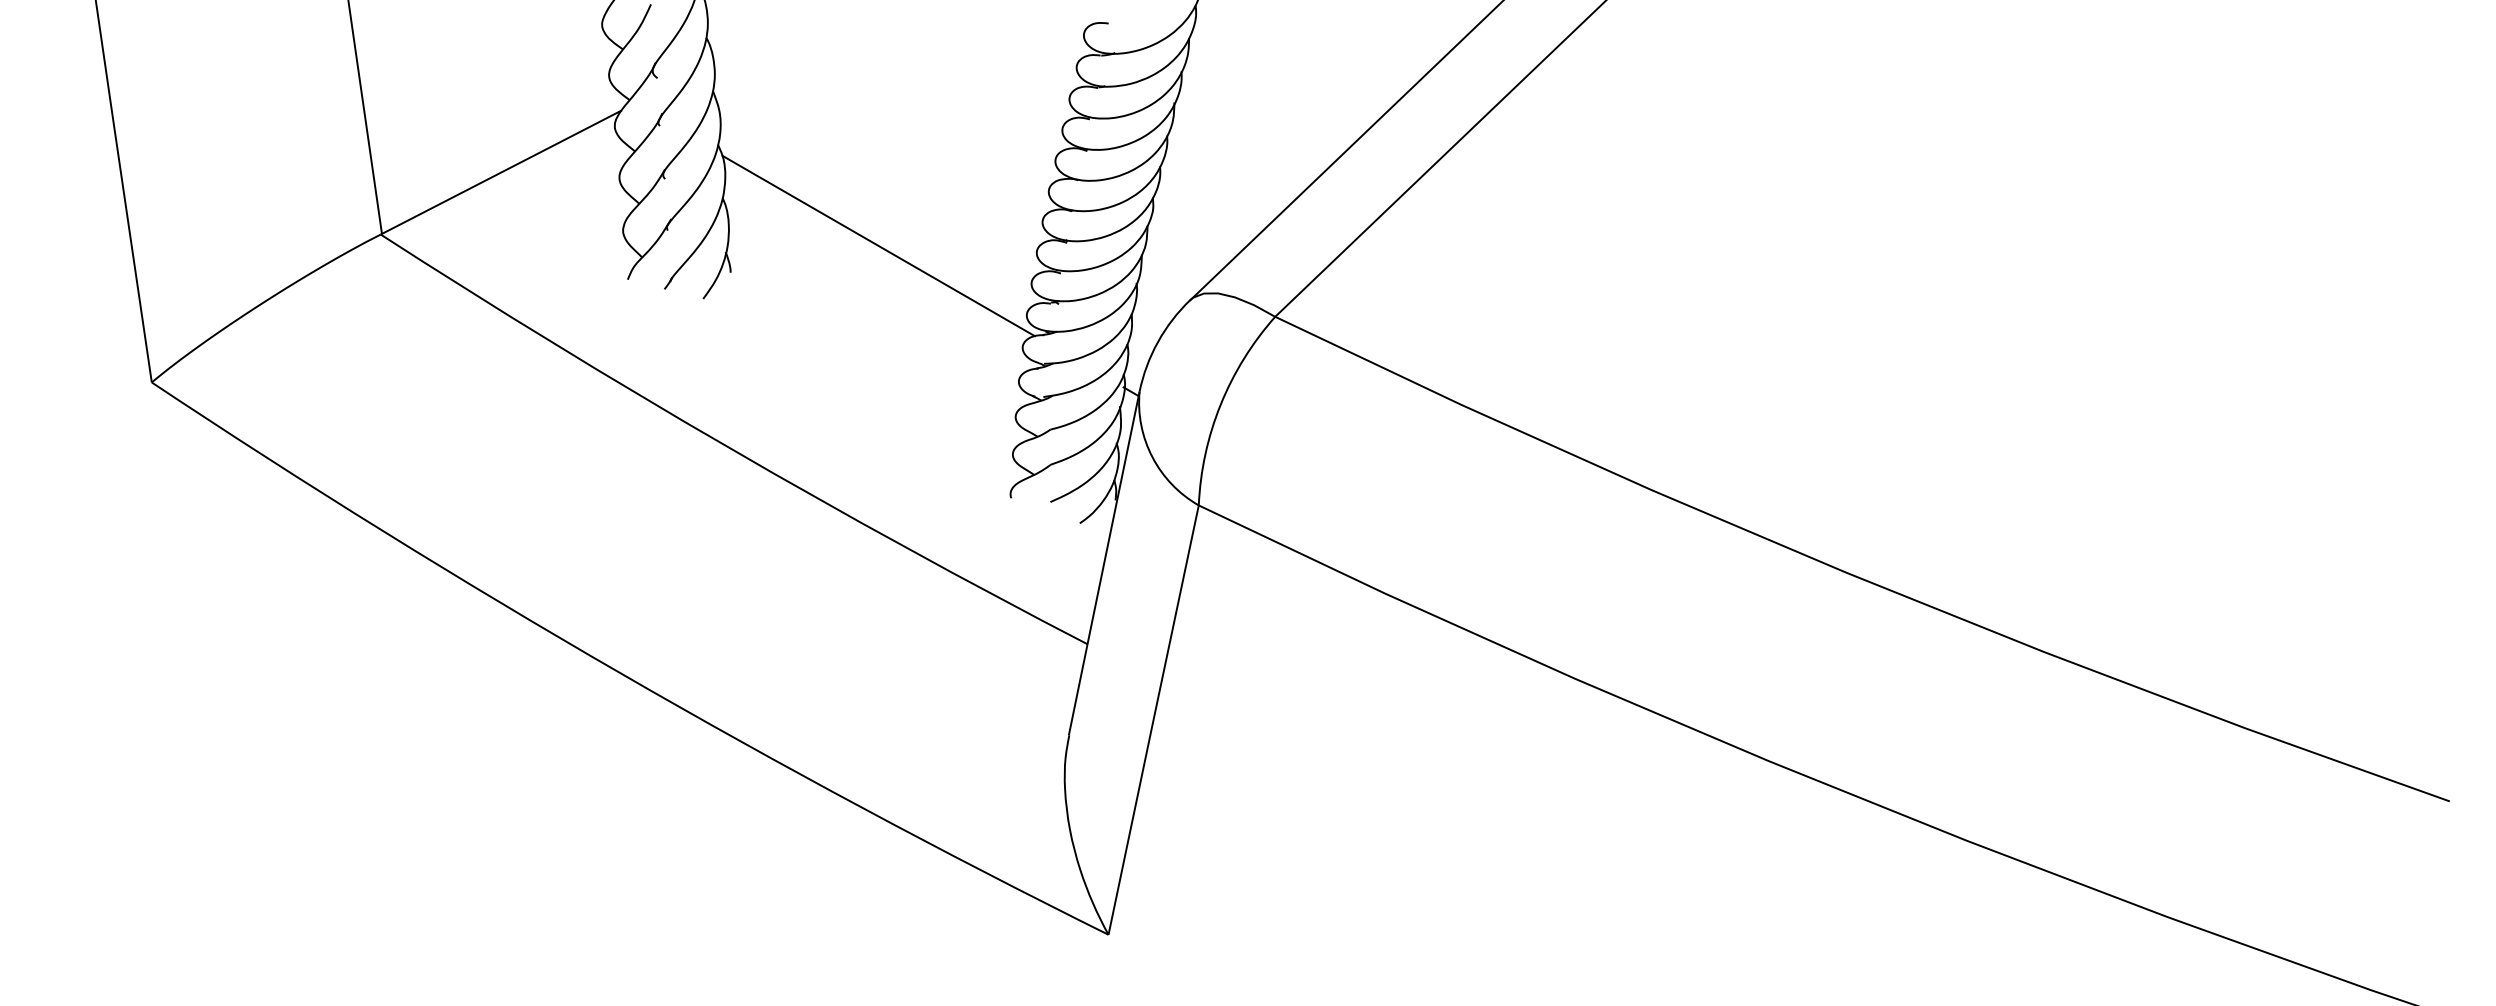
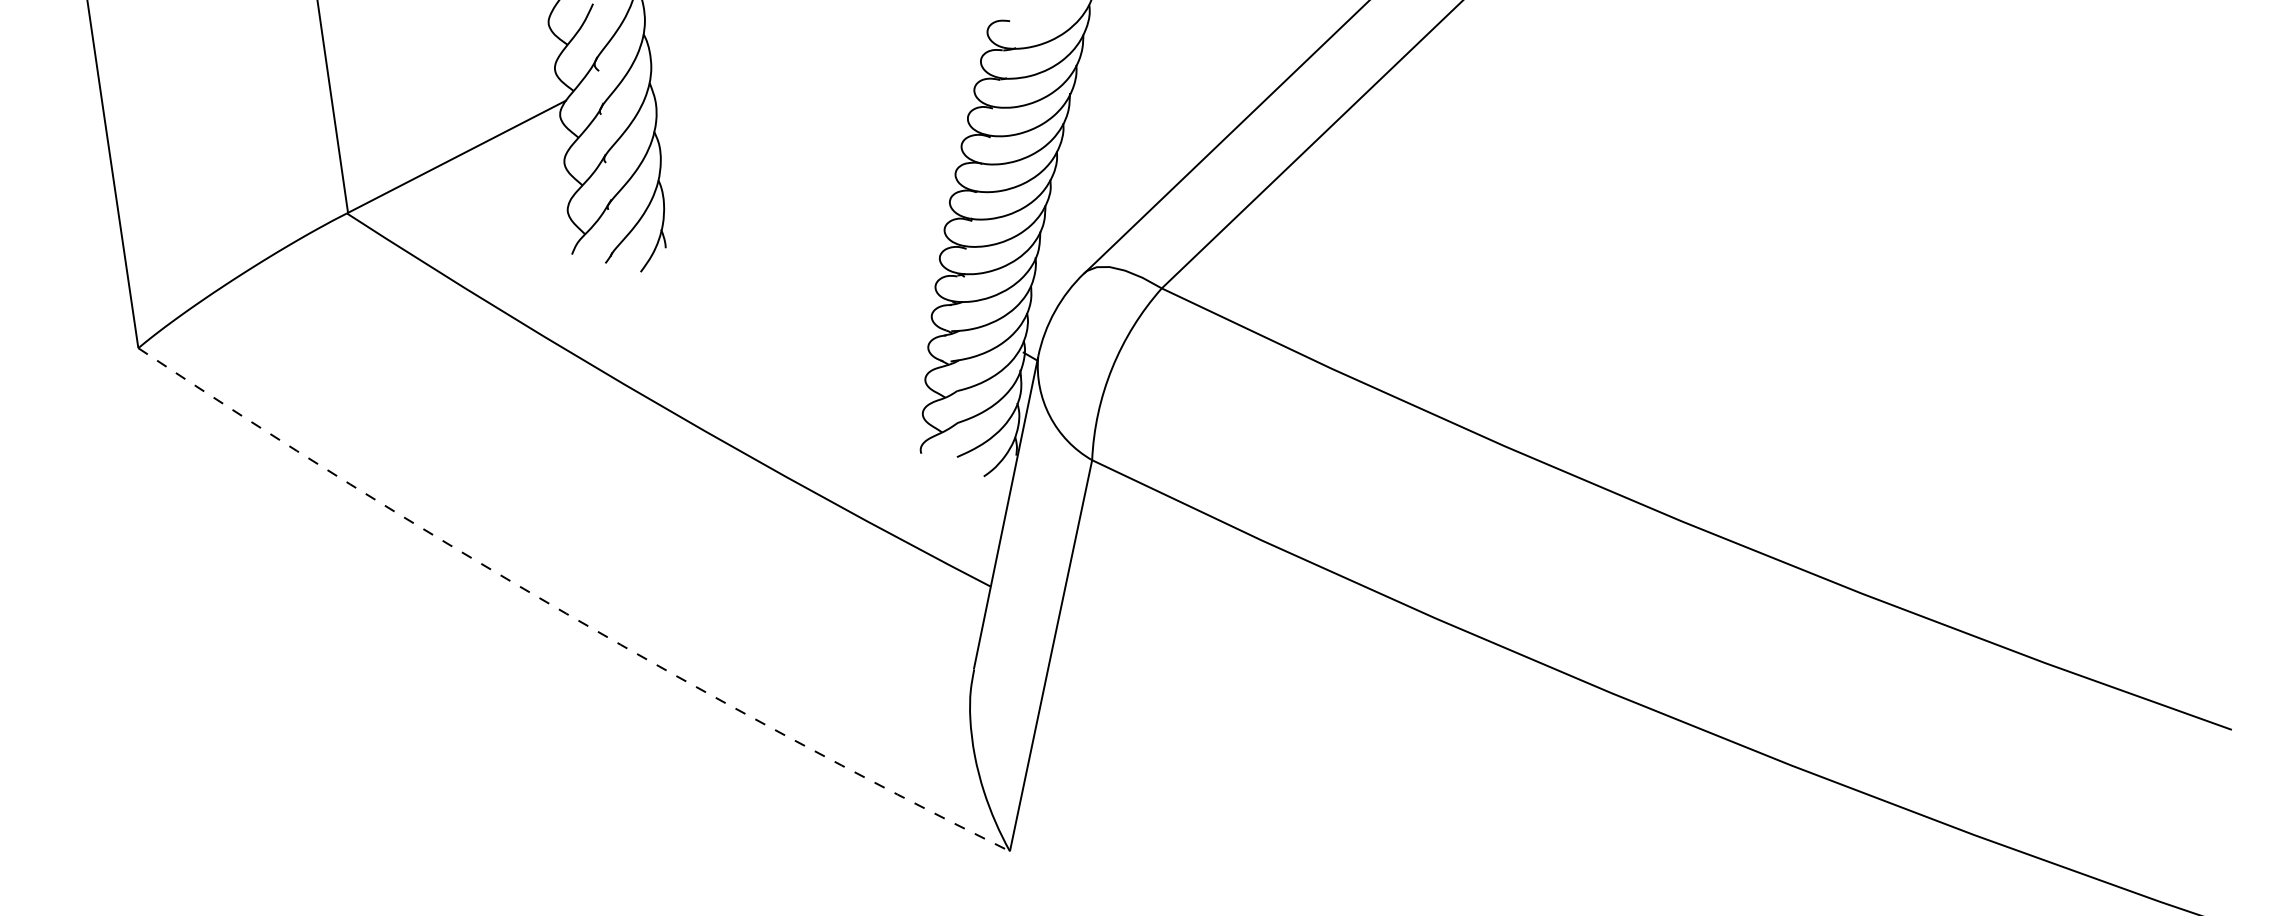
line: (878, 245) -> (800, 223), removed
arc: (621, 673) -> (566, 613), solid -> dashed

